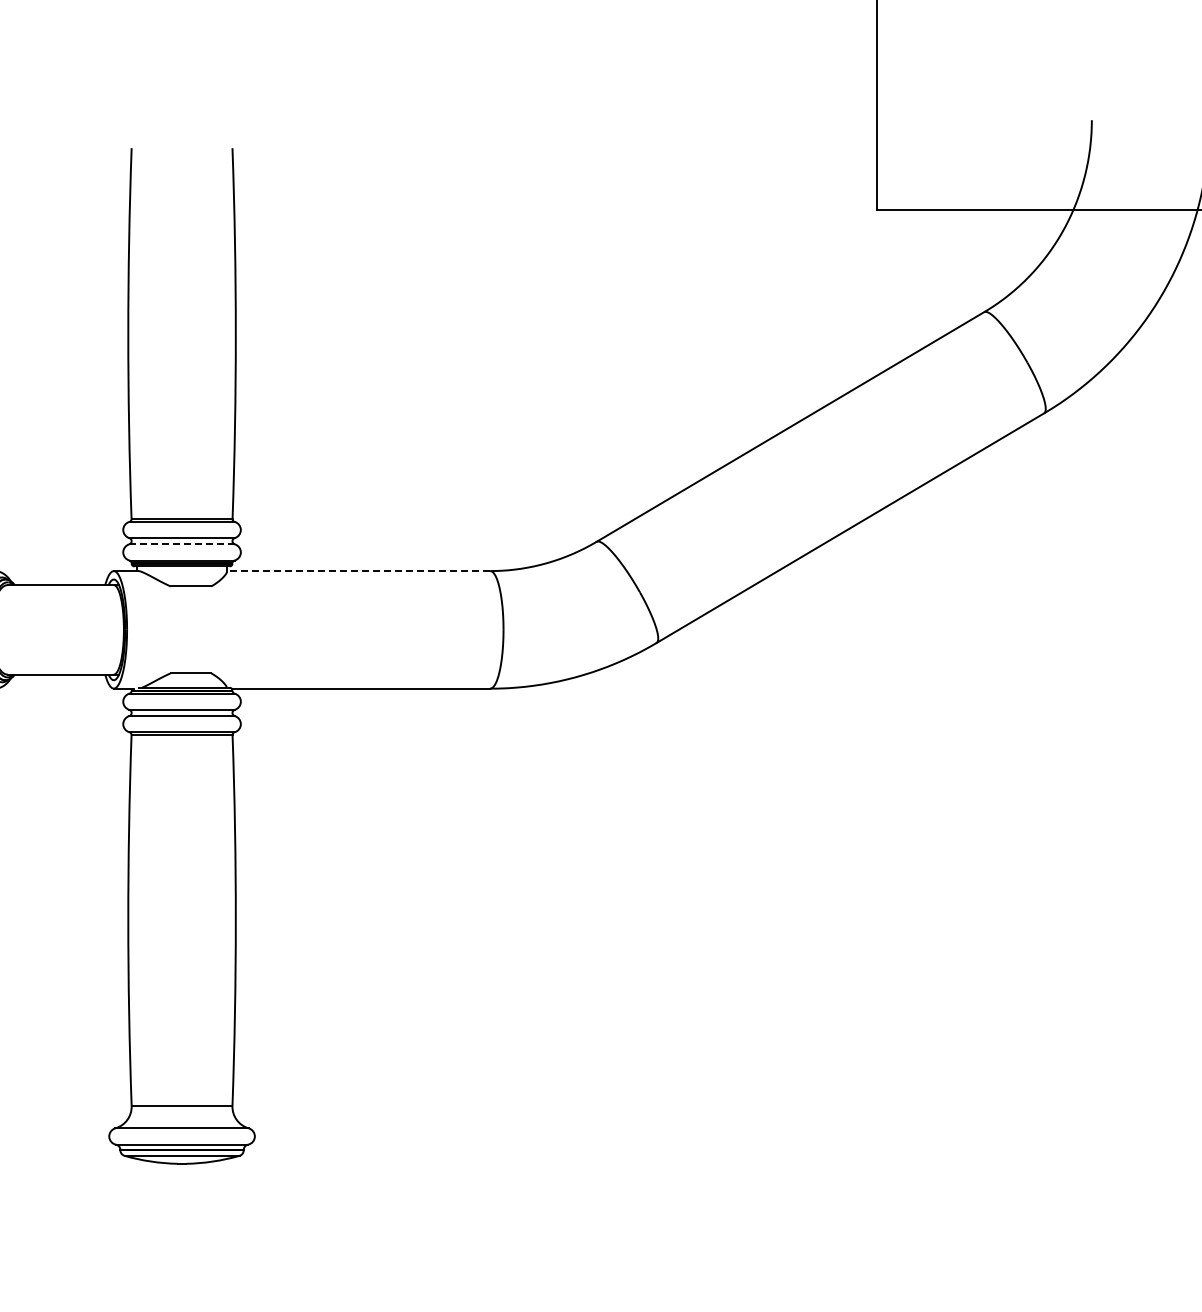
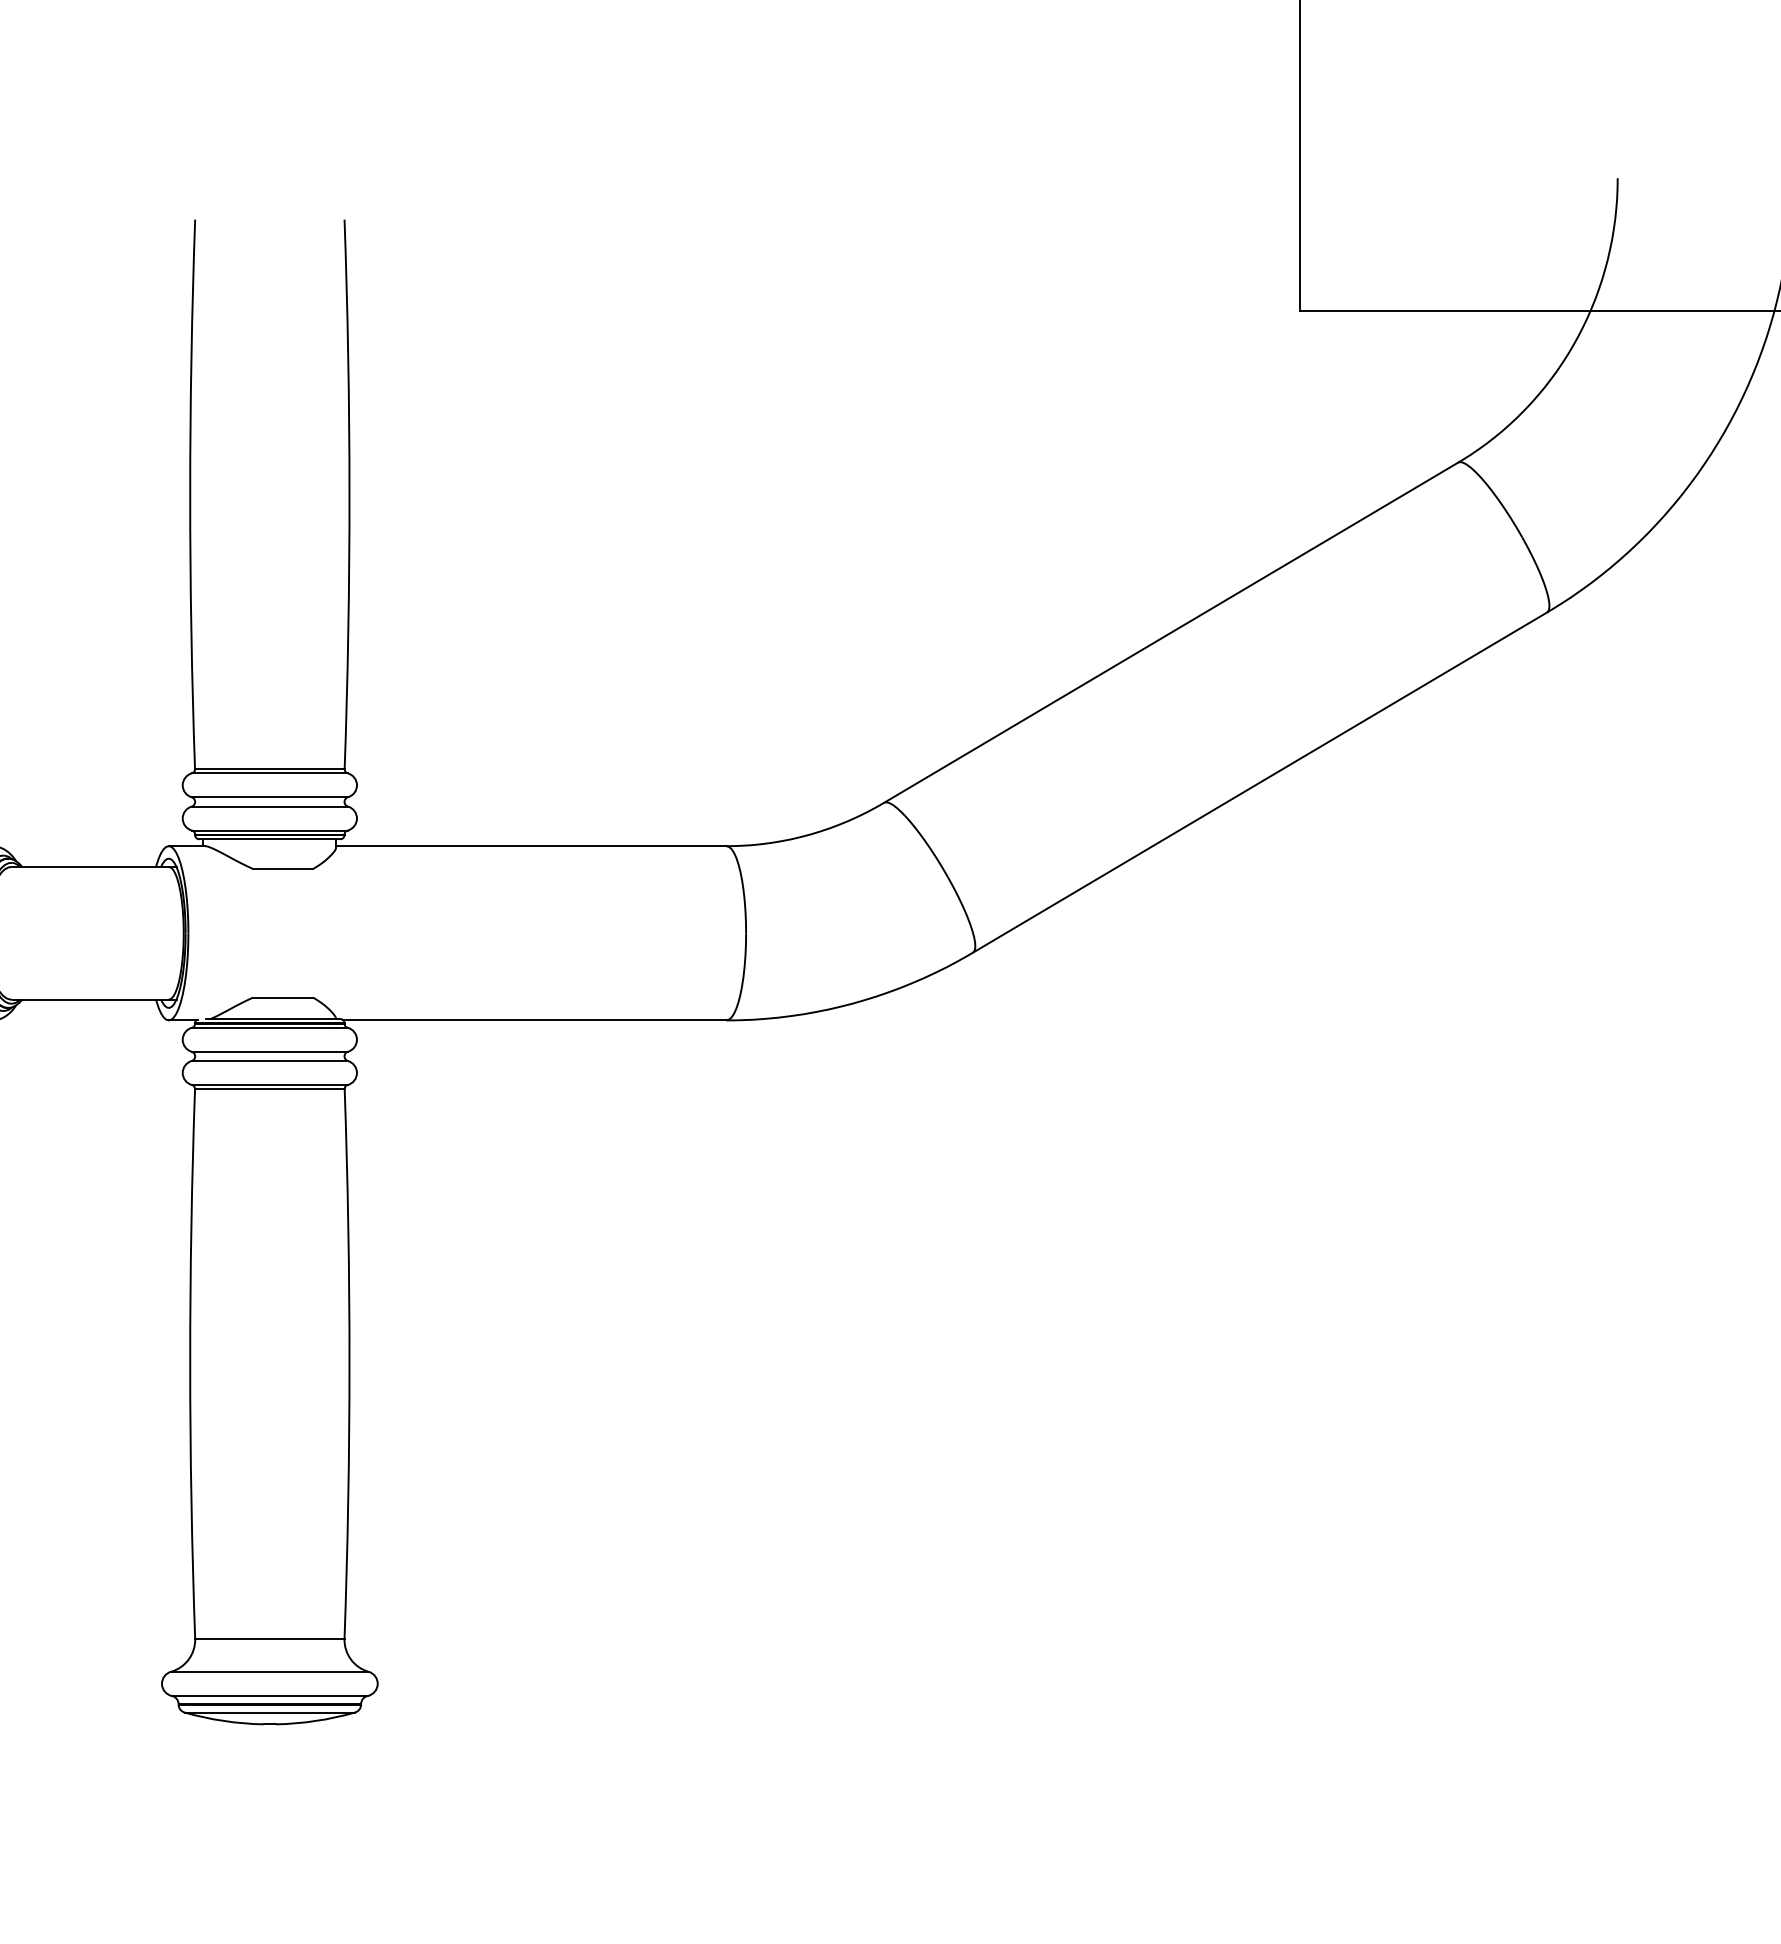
line: (182, 544) -> (270, 806), dashed -> solid
line: (358, 571) -> (531, 846), dashed -> solid

